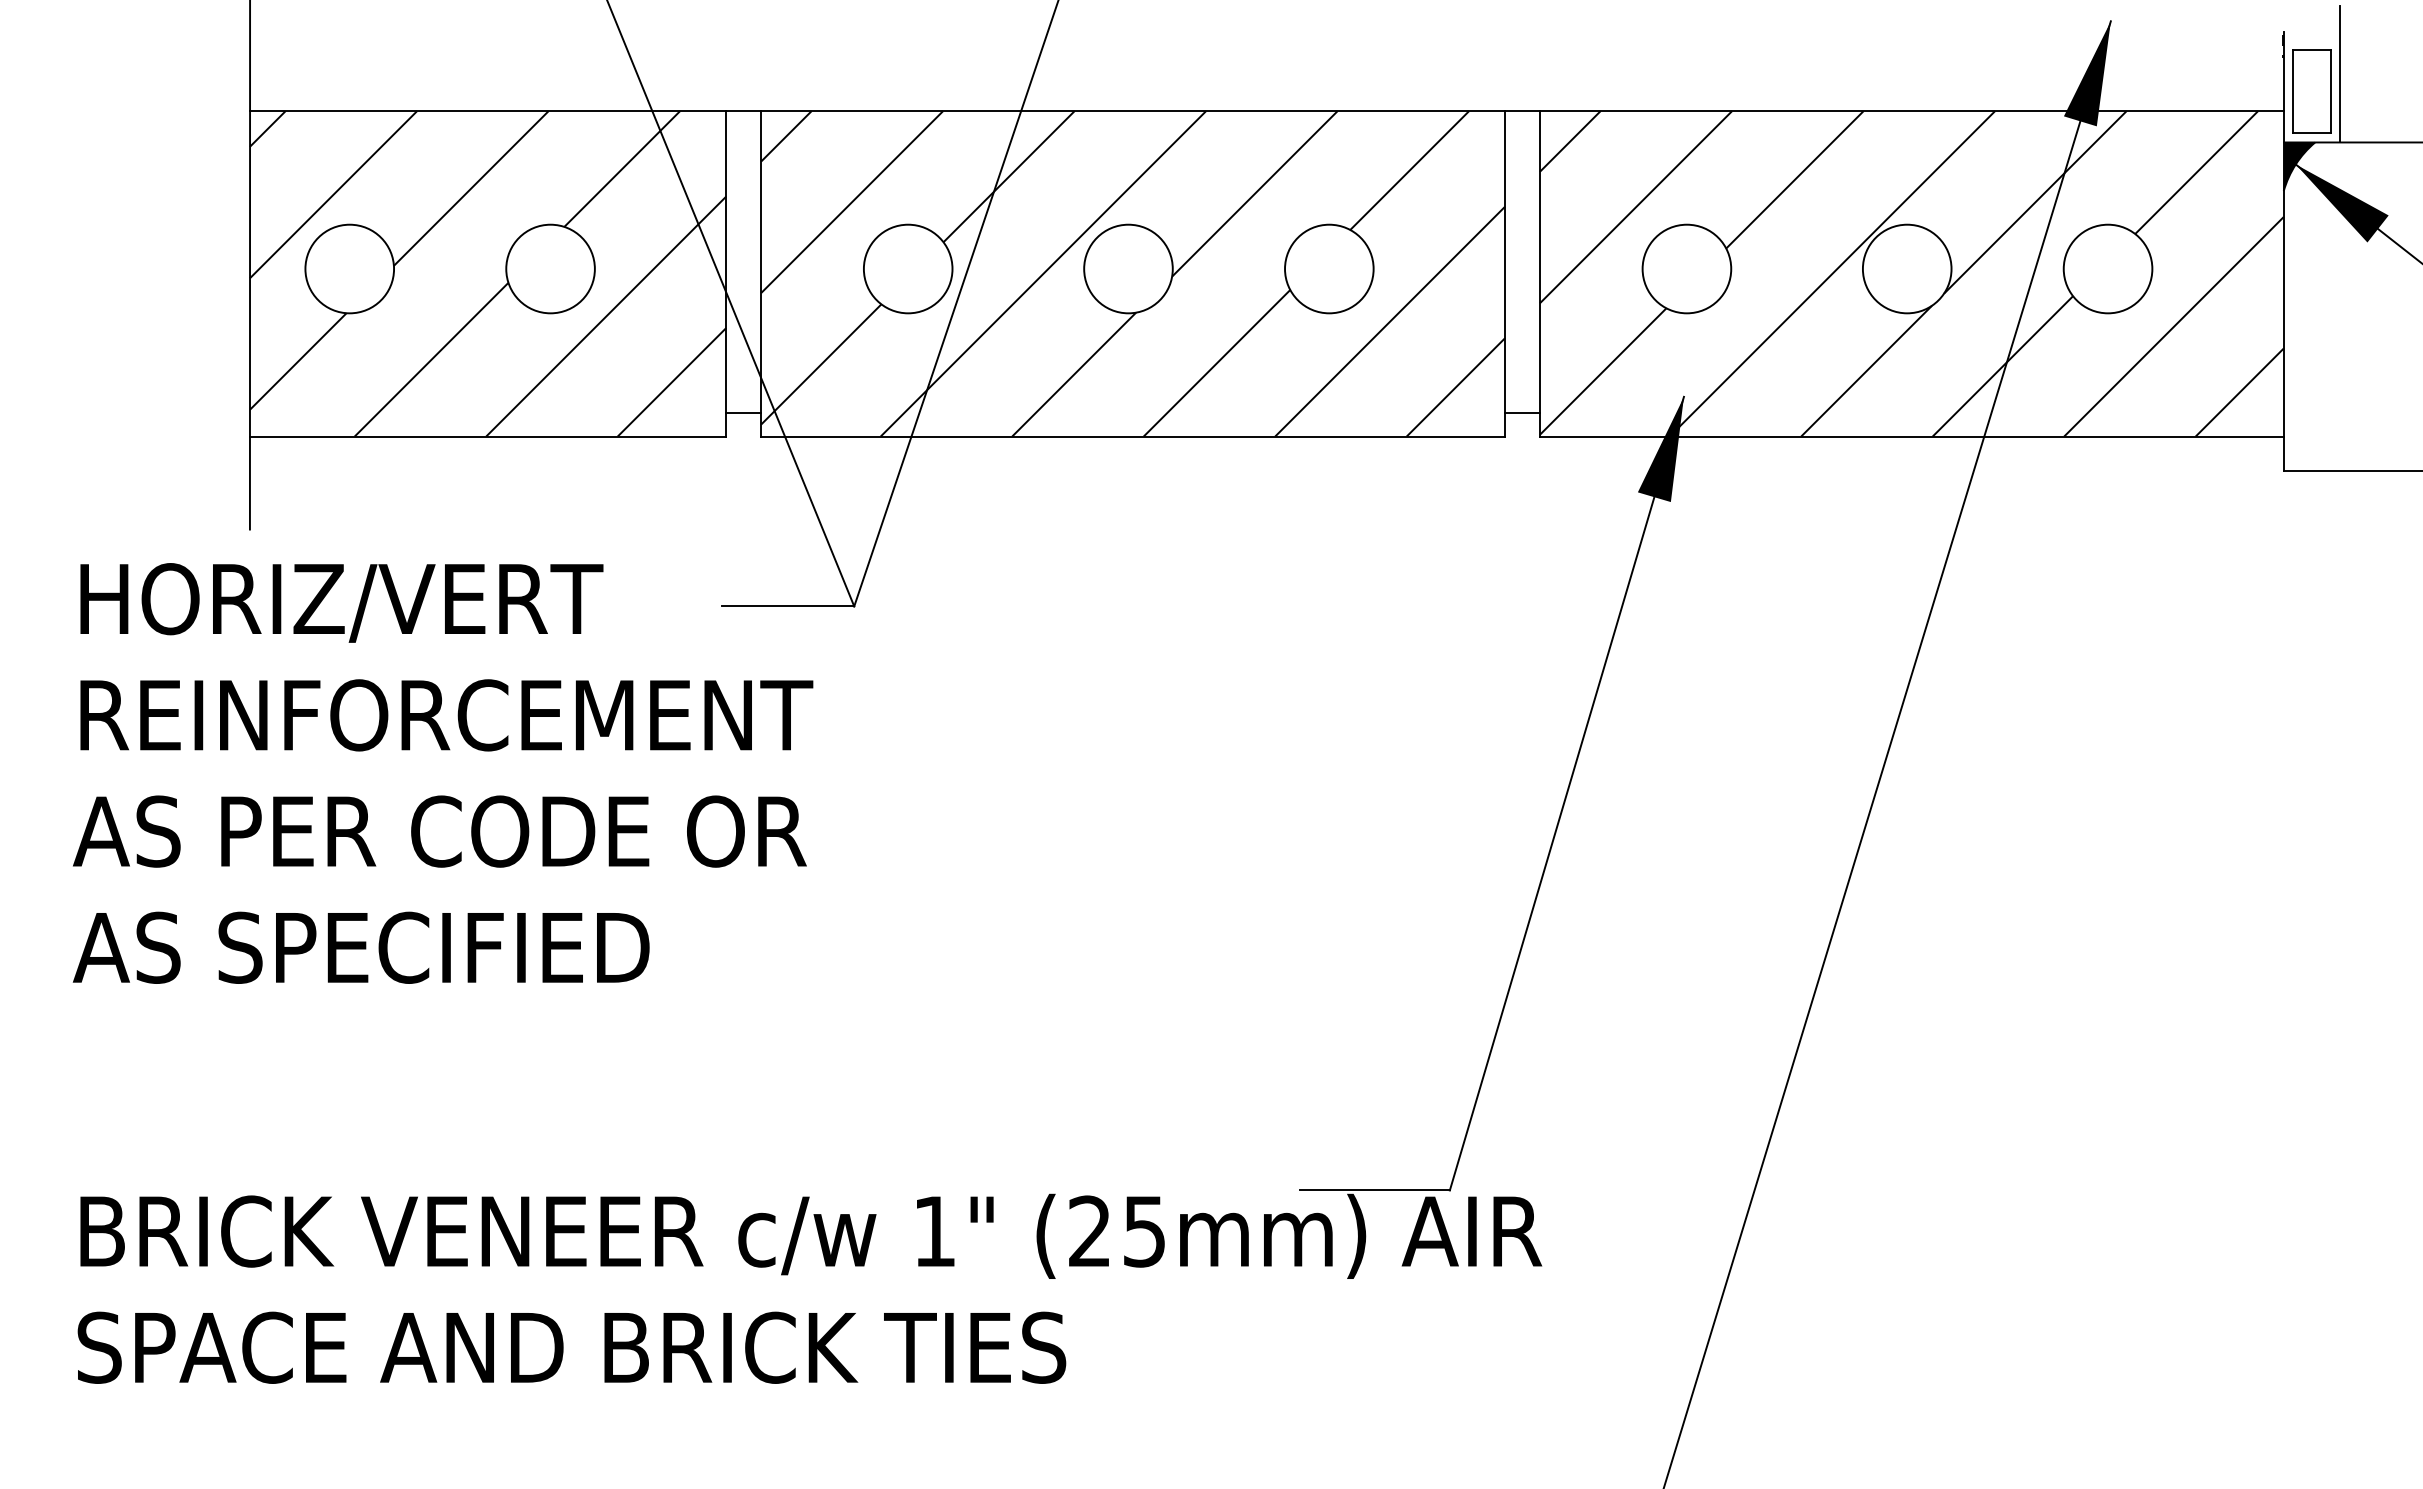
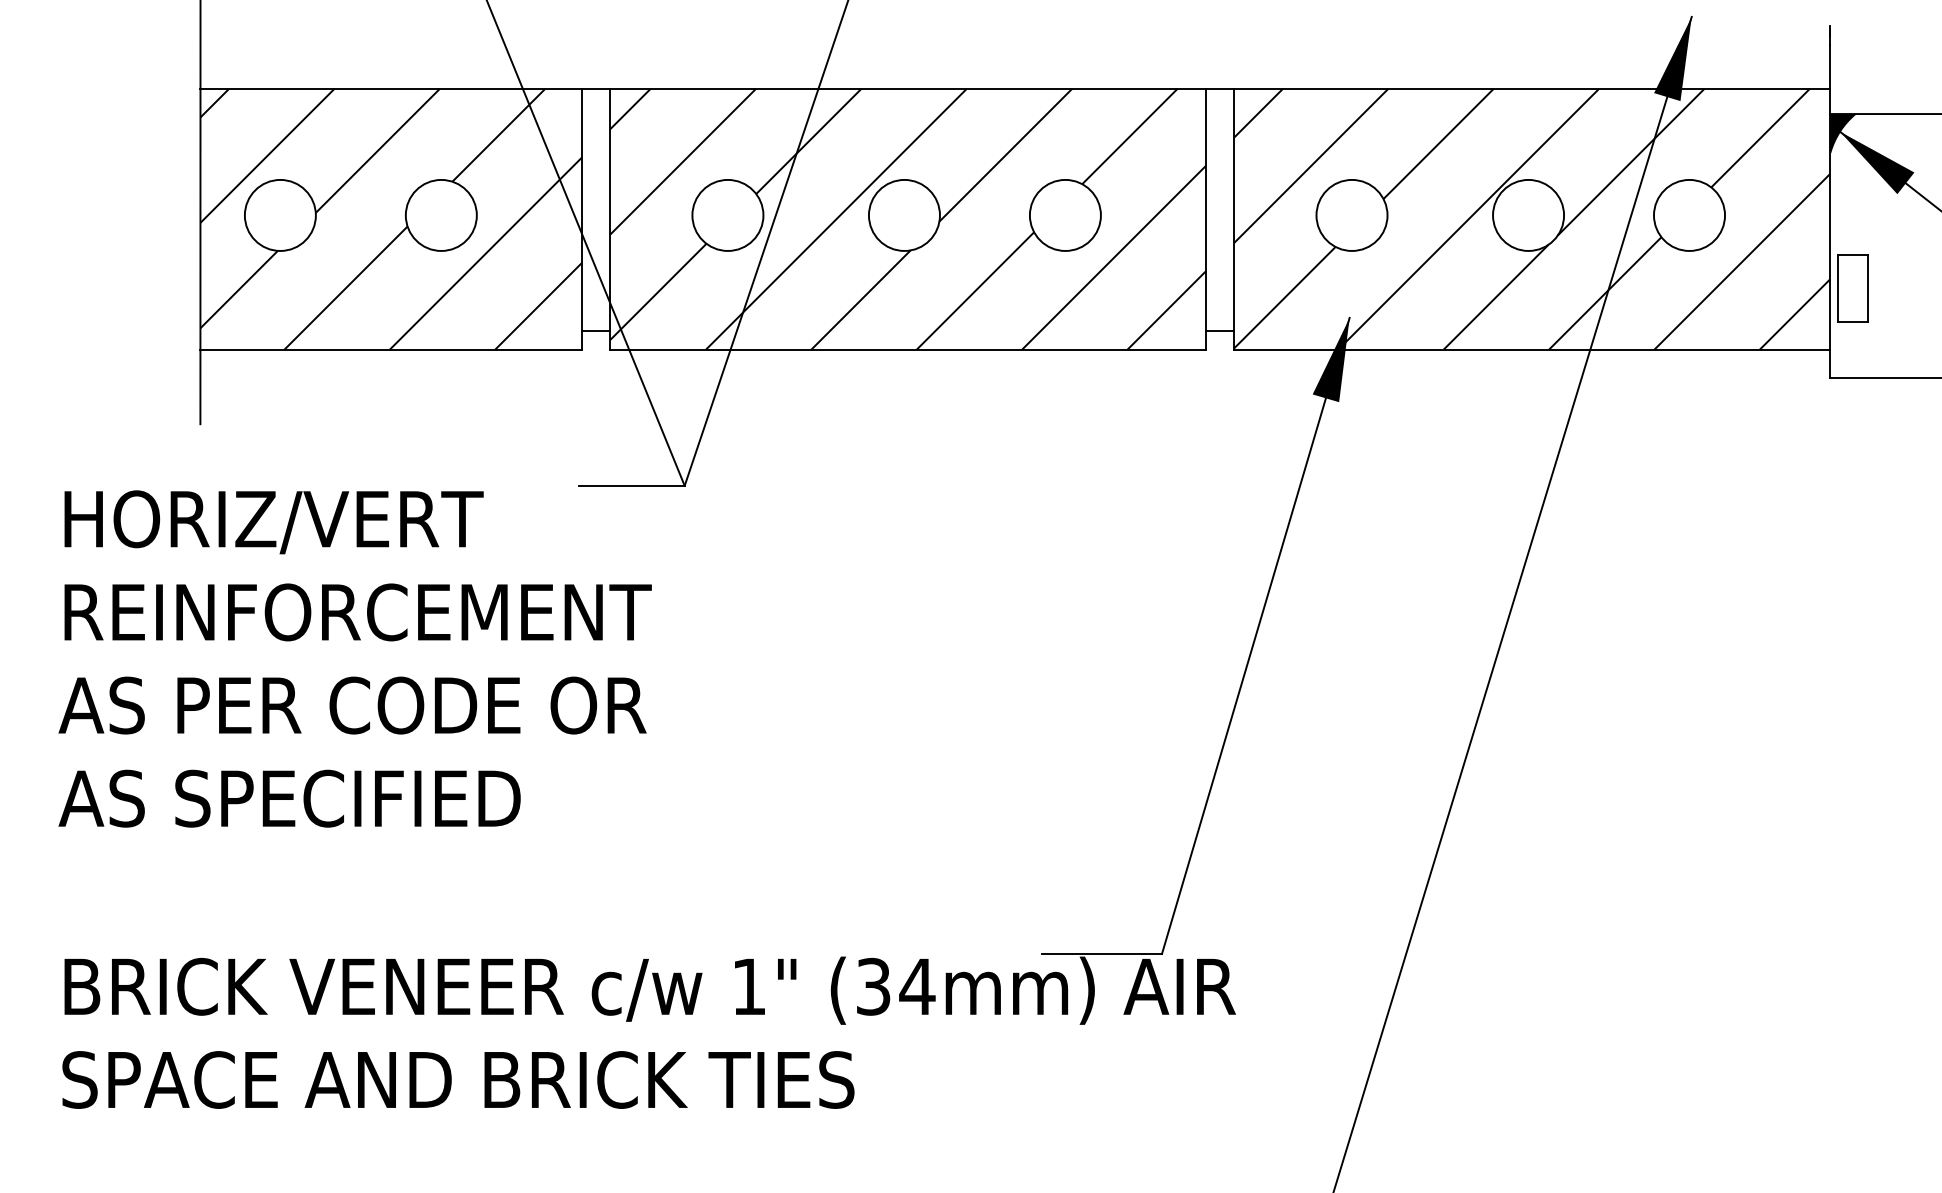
line: (2339, 74) -> (1874, 59), removed
part: (2311, 91) -> (1852, 288), moved
text: (442, 773) -> (354, 659), moved
text: (1118, 1231) -> (896, 986), (25mm) -> (34mm)

